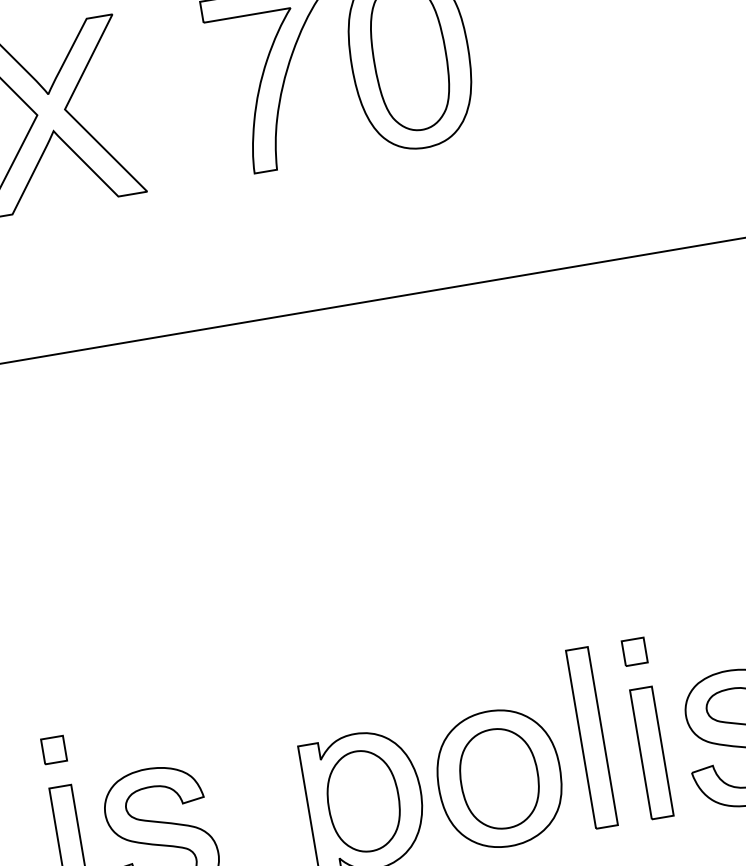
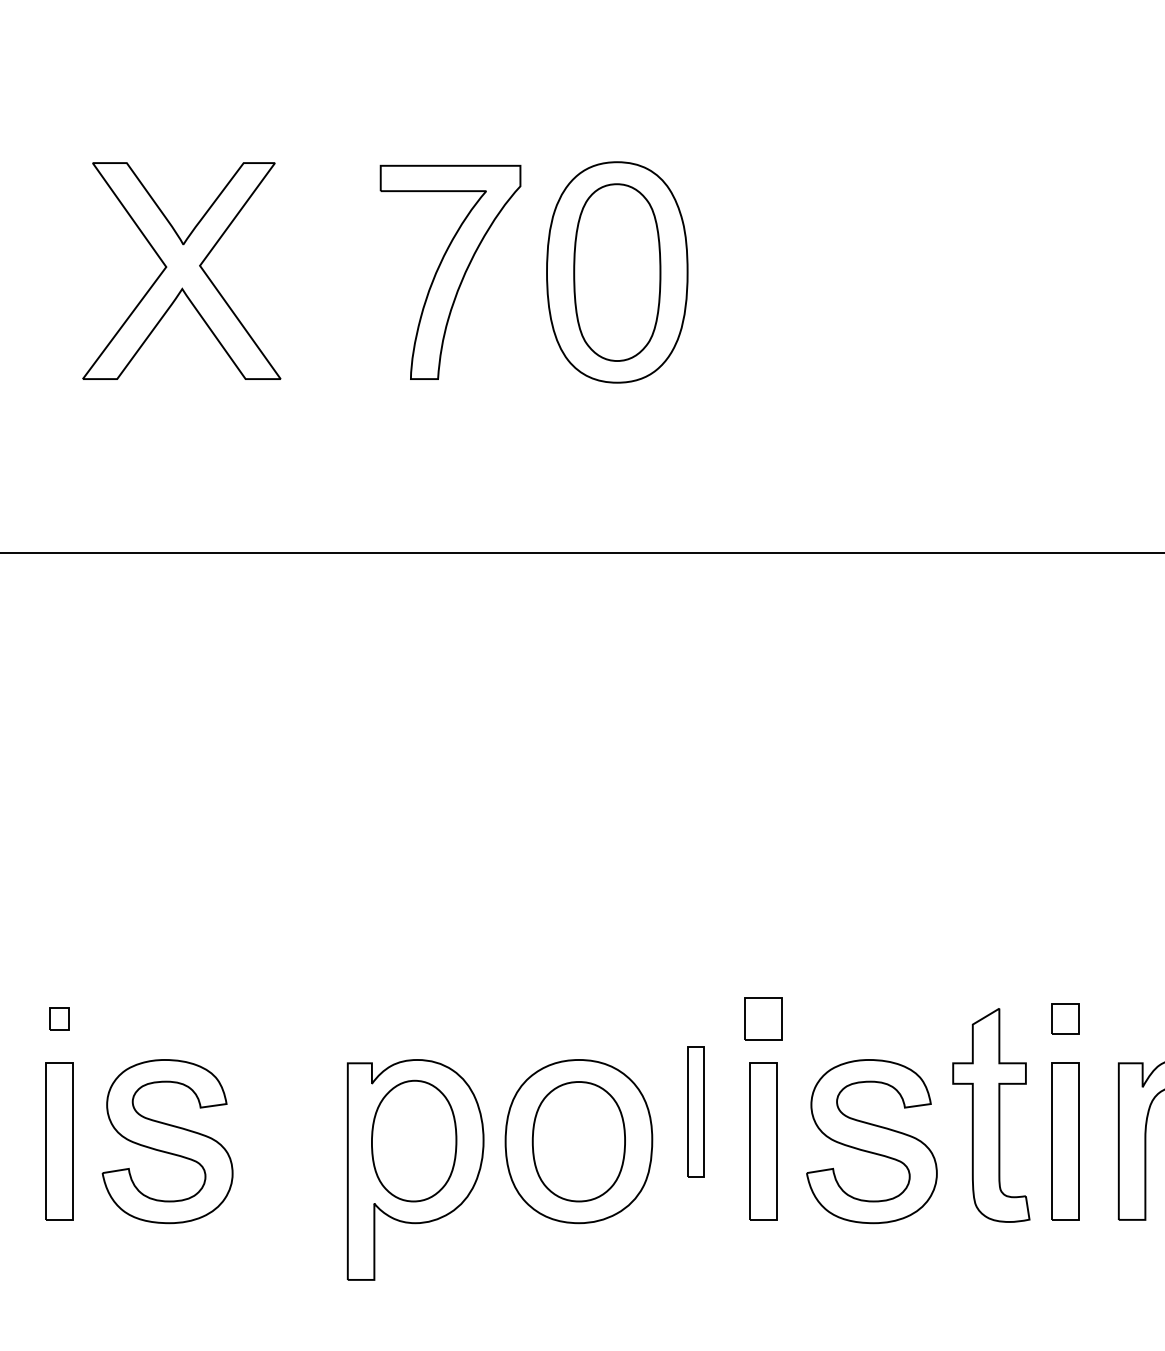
part: (634, 651) -> (763, 1018), size x1.4
part: (591, 737) -> (695, 1111), size x0.6
part: (54, 749) -> (59, 1018), size x0.7

